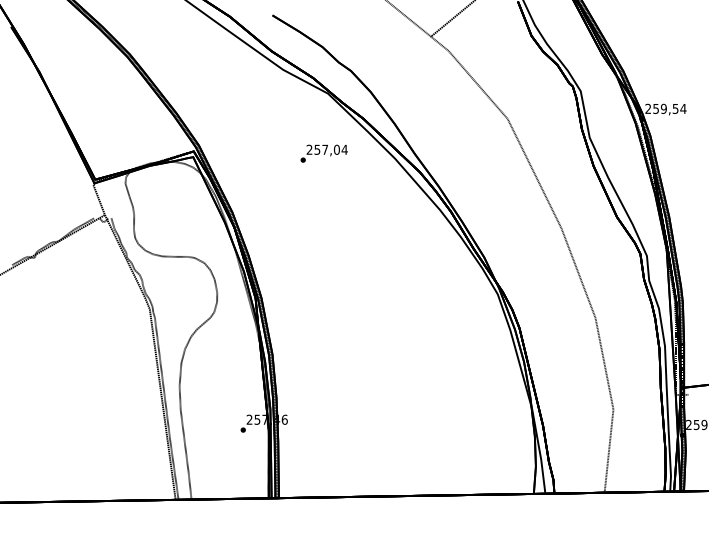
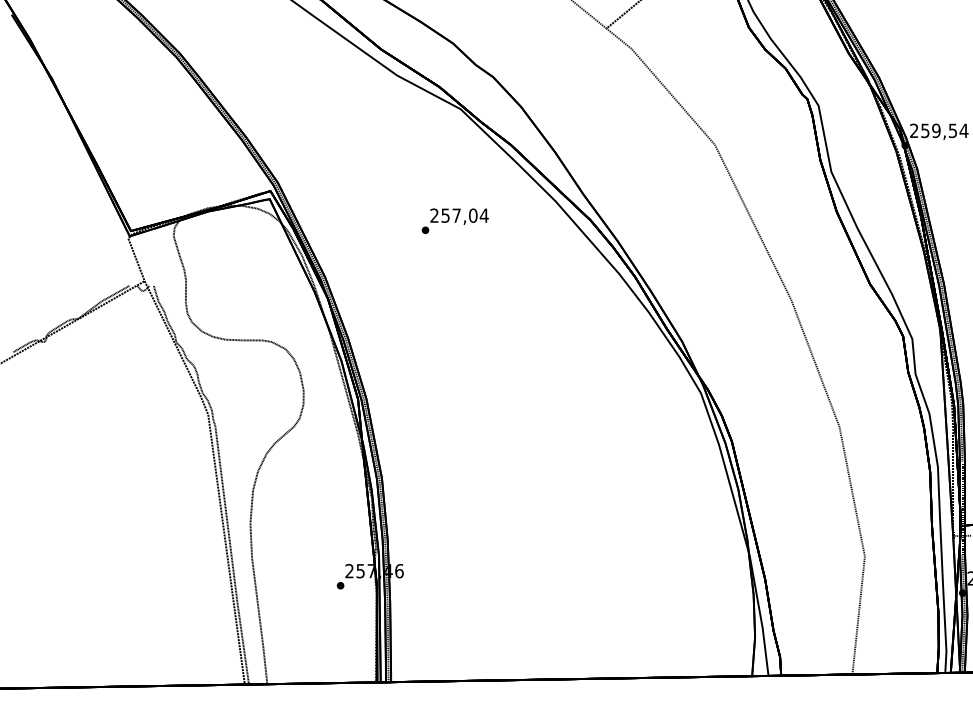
text: (323, 153) -> (454, 220), moved

